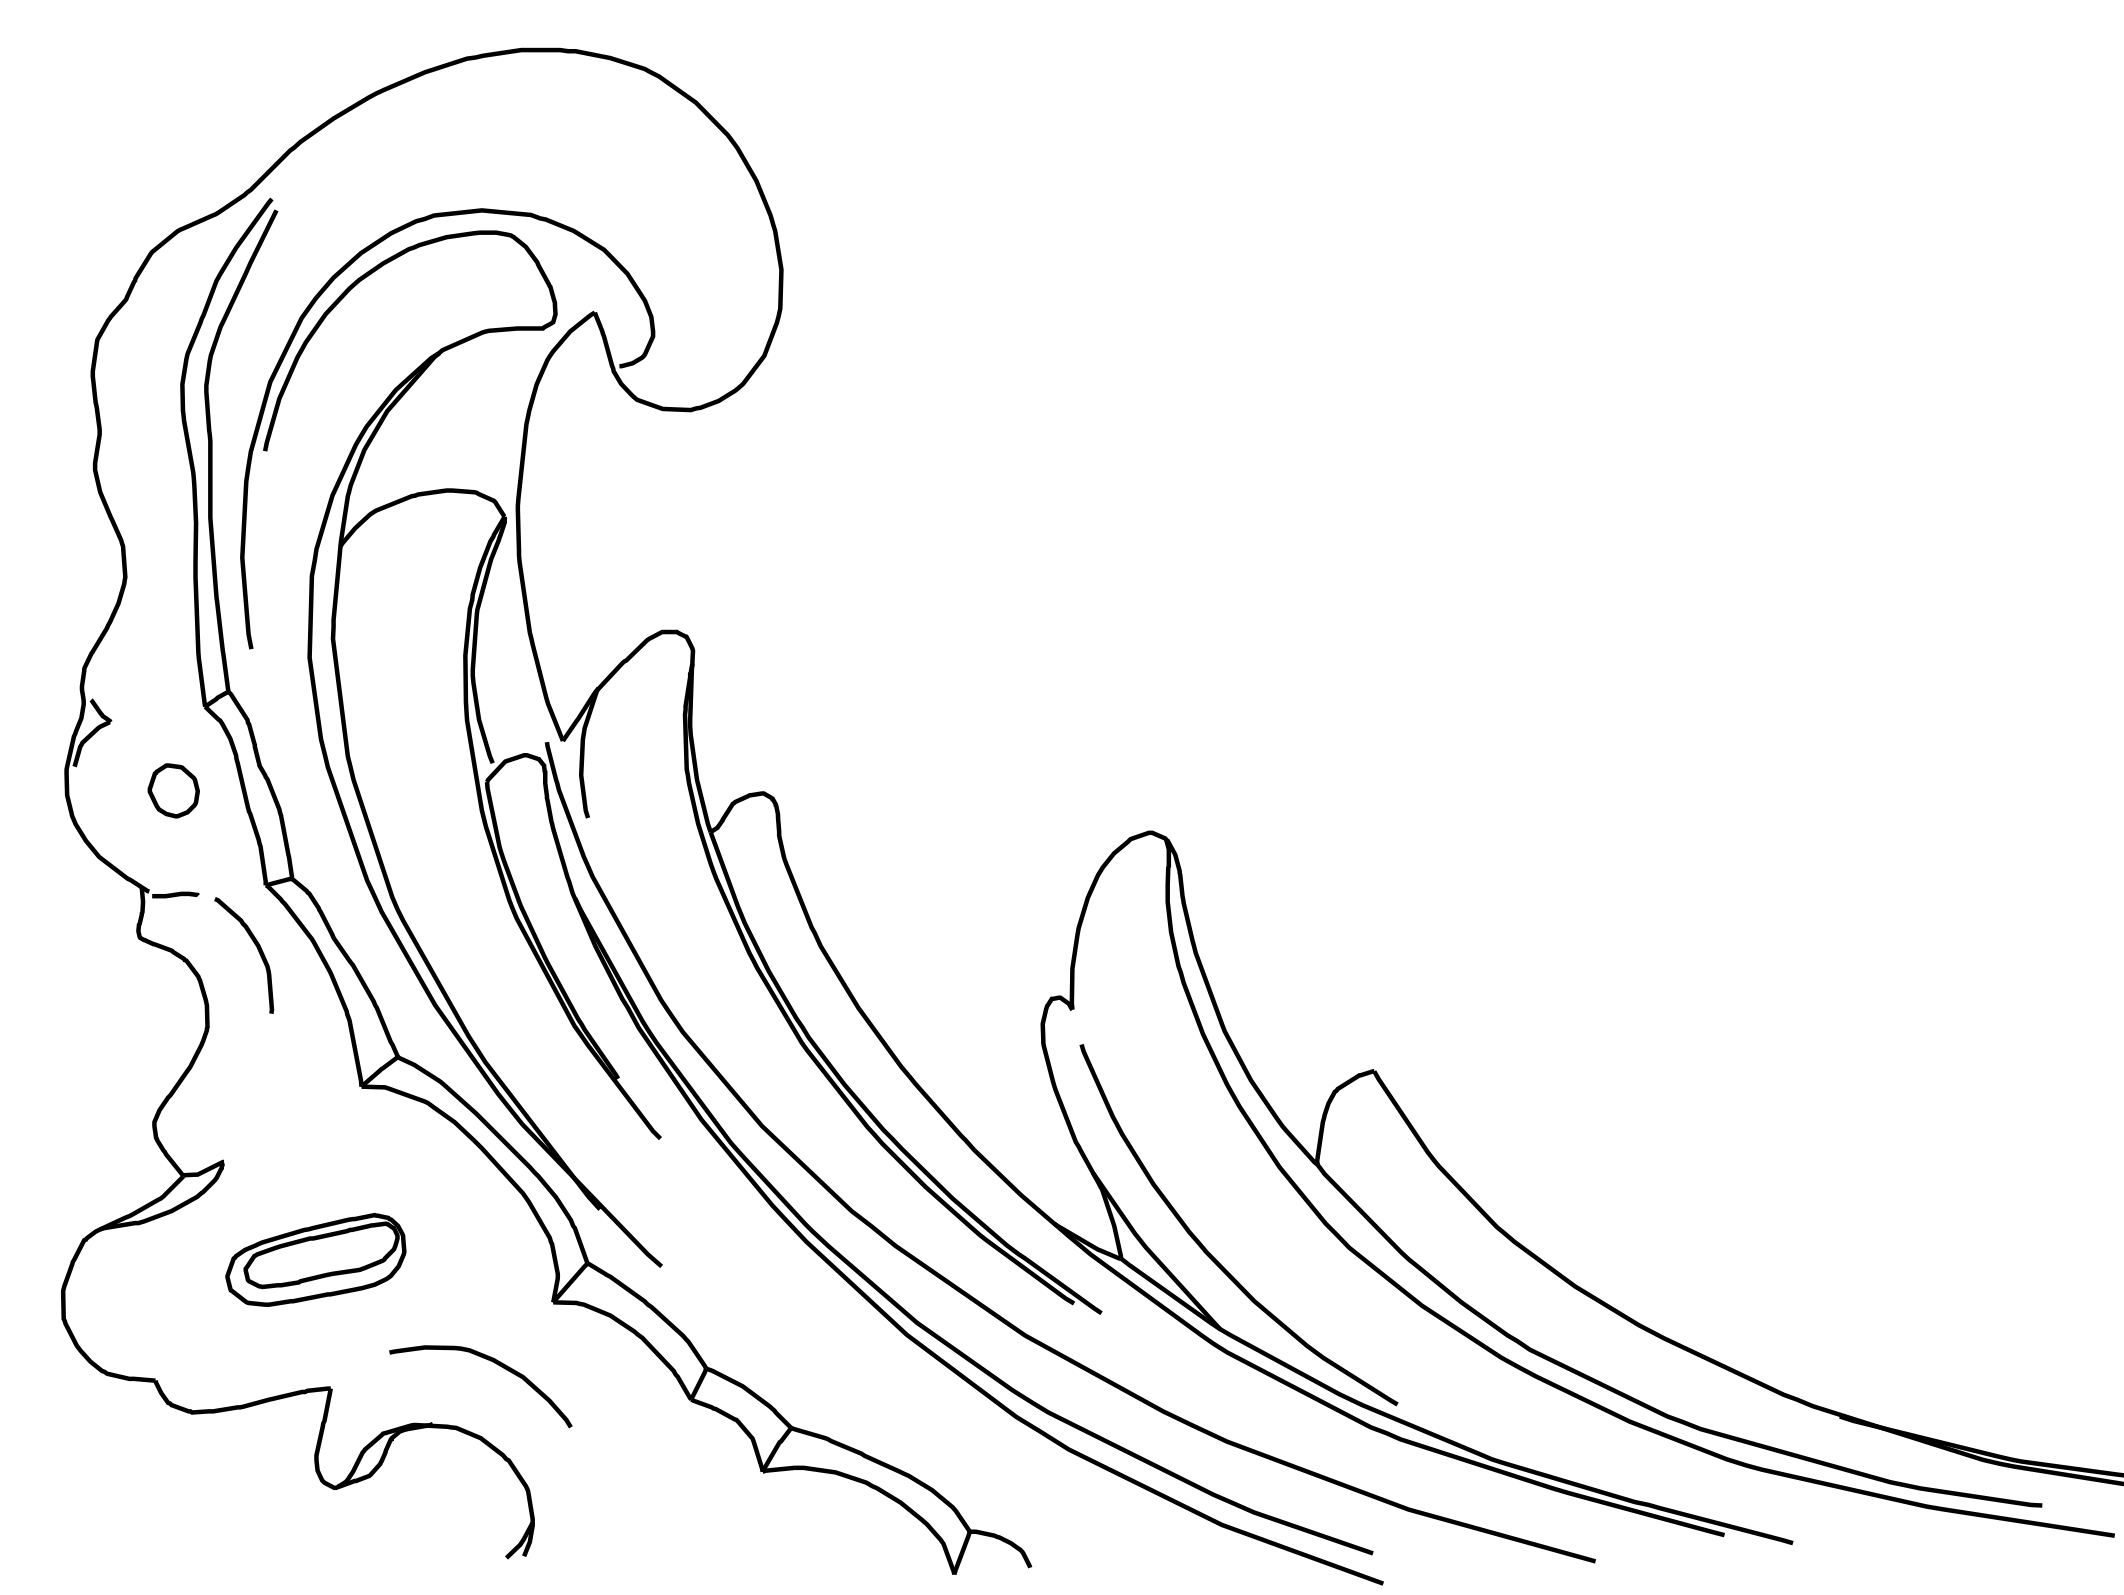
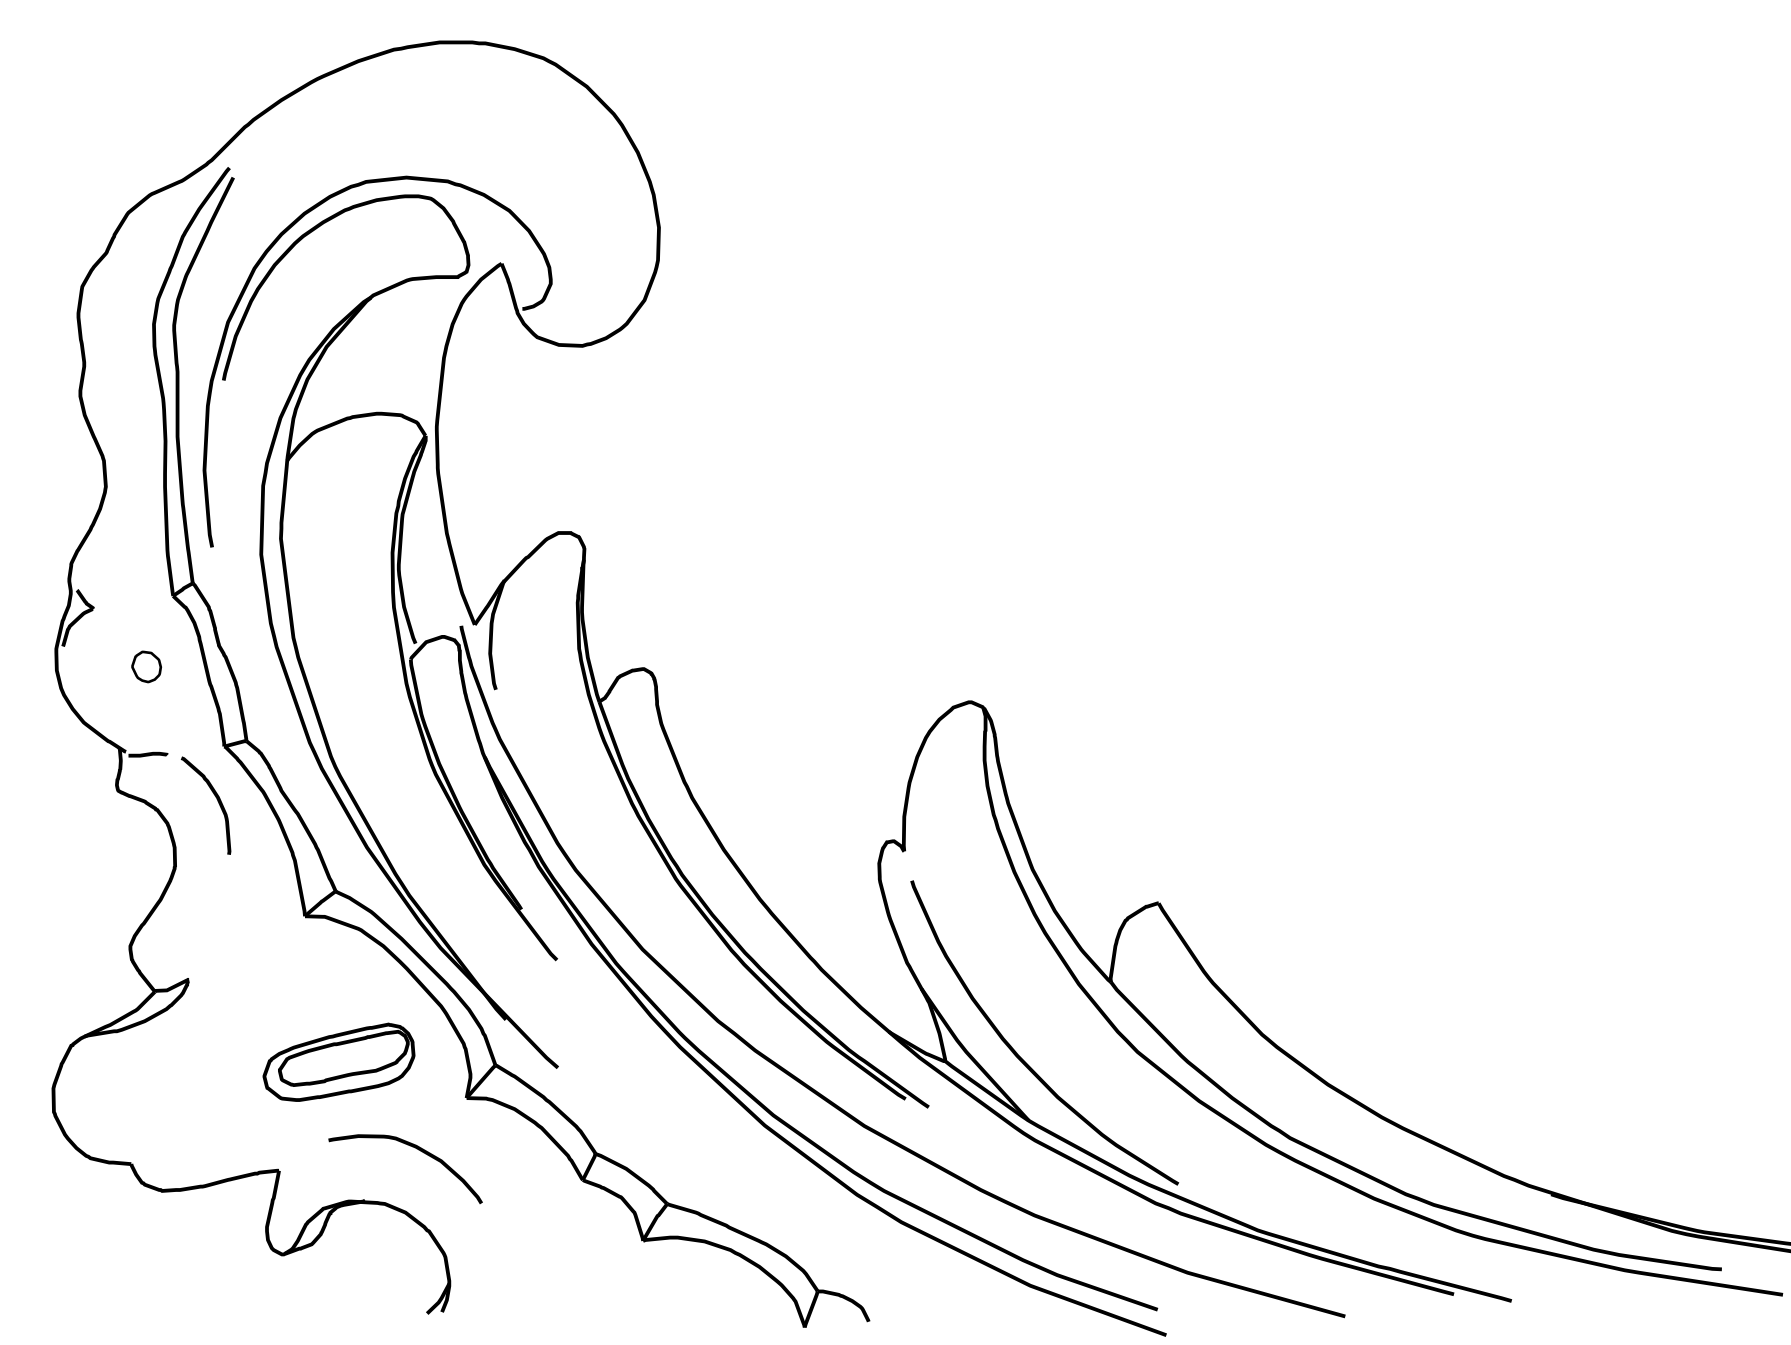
part: (173, 790) -> (146, 666), size x0.7
part: (315, 1259) -> (338, 1061), moved

